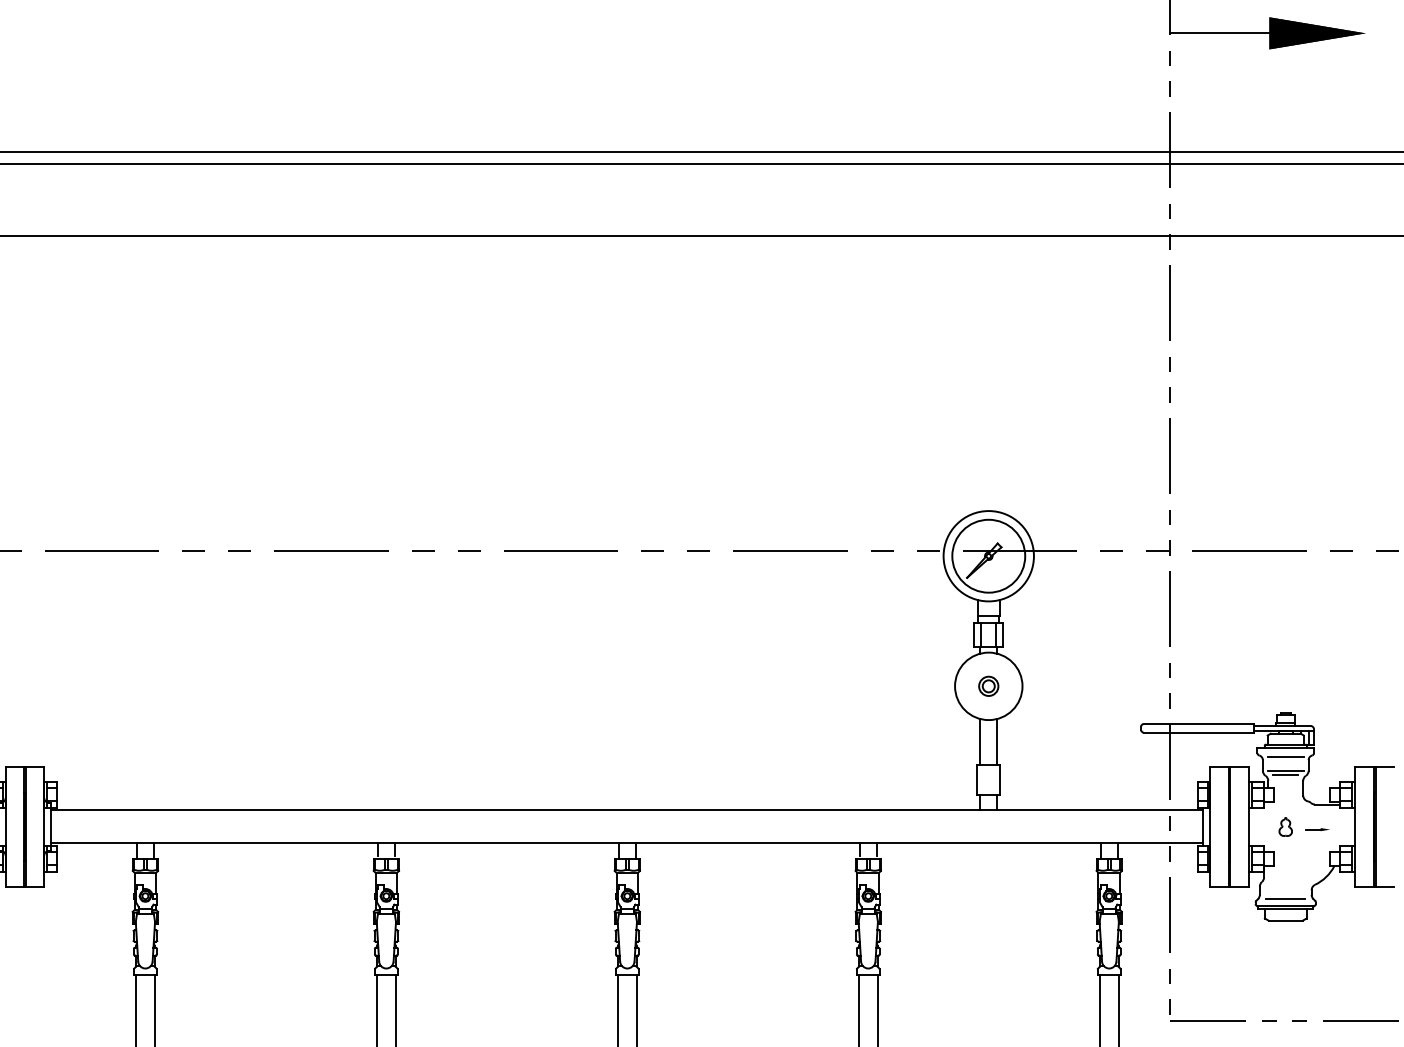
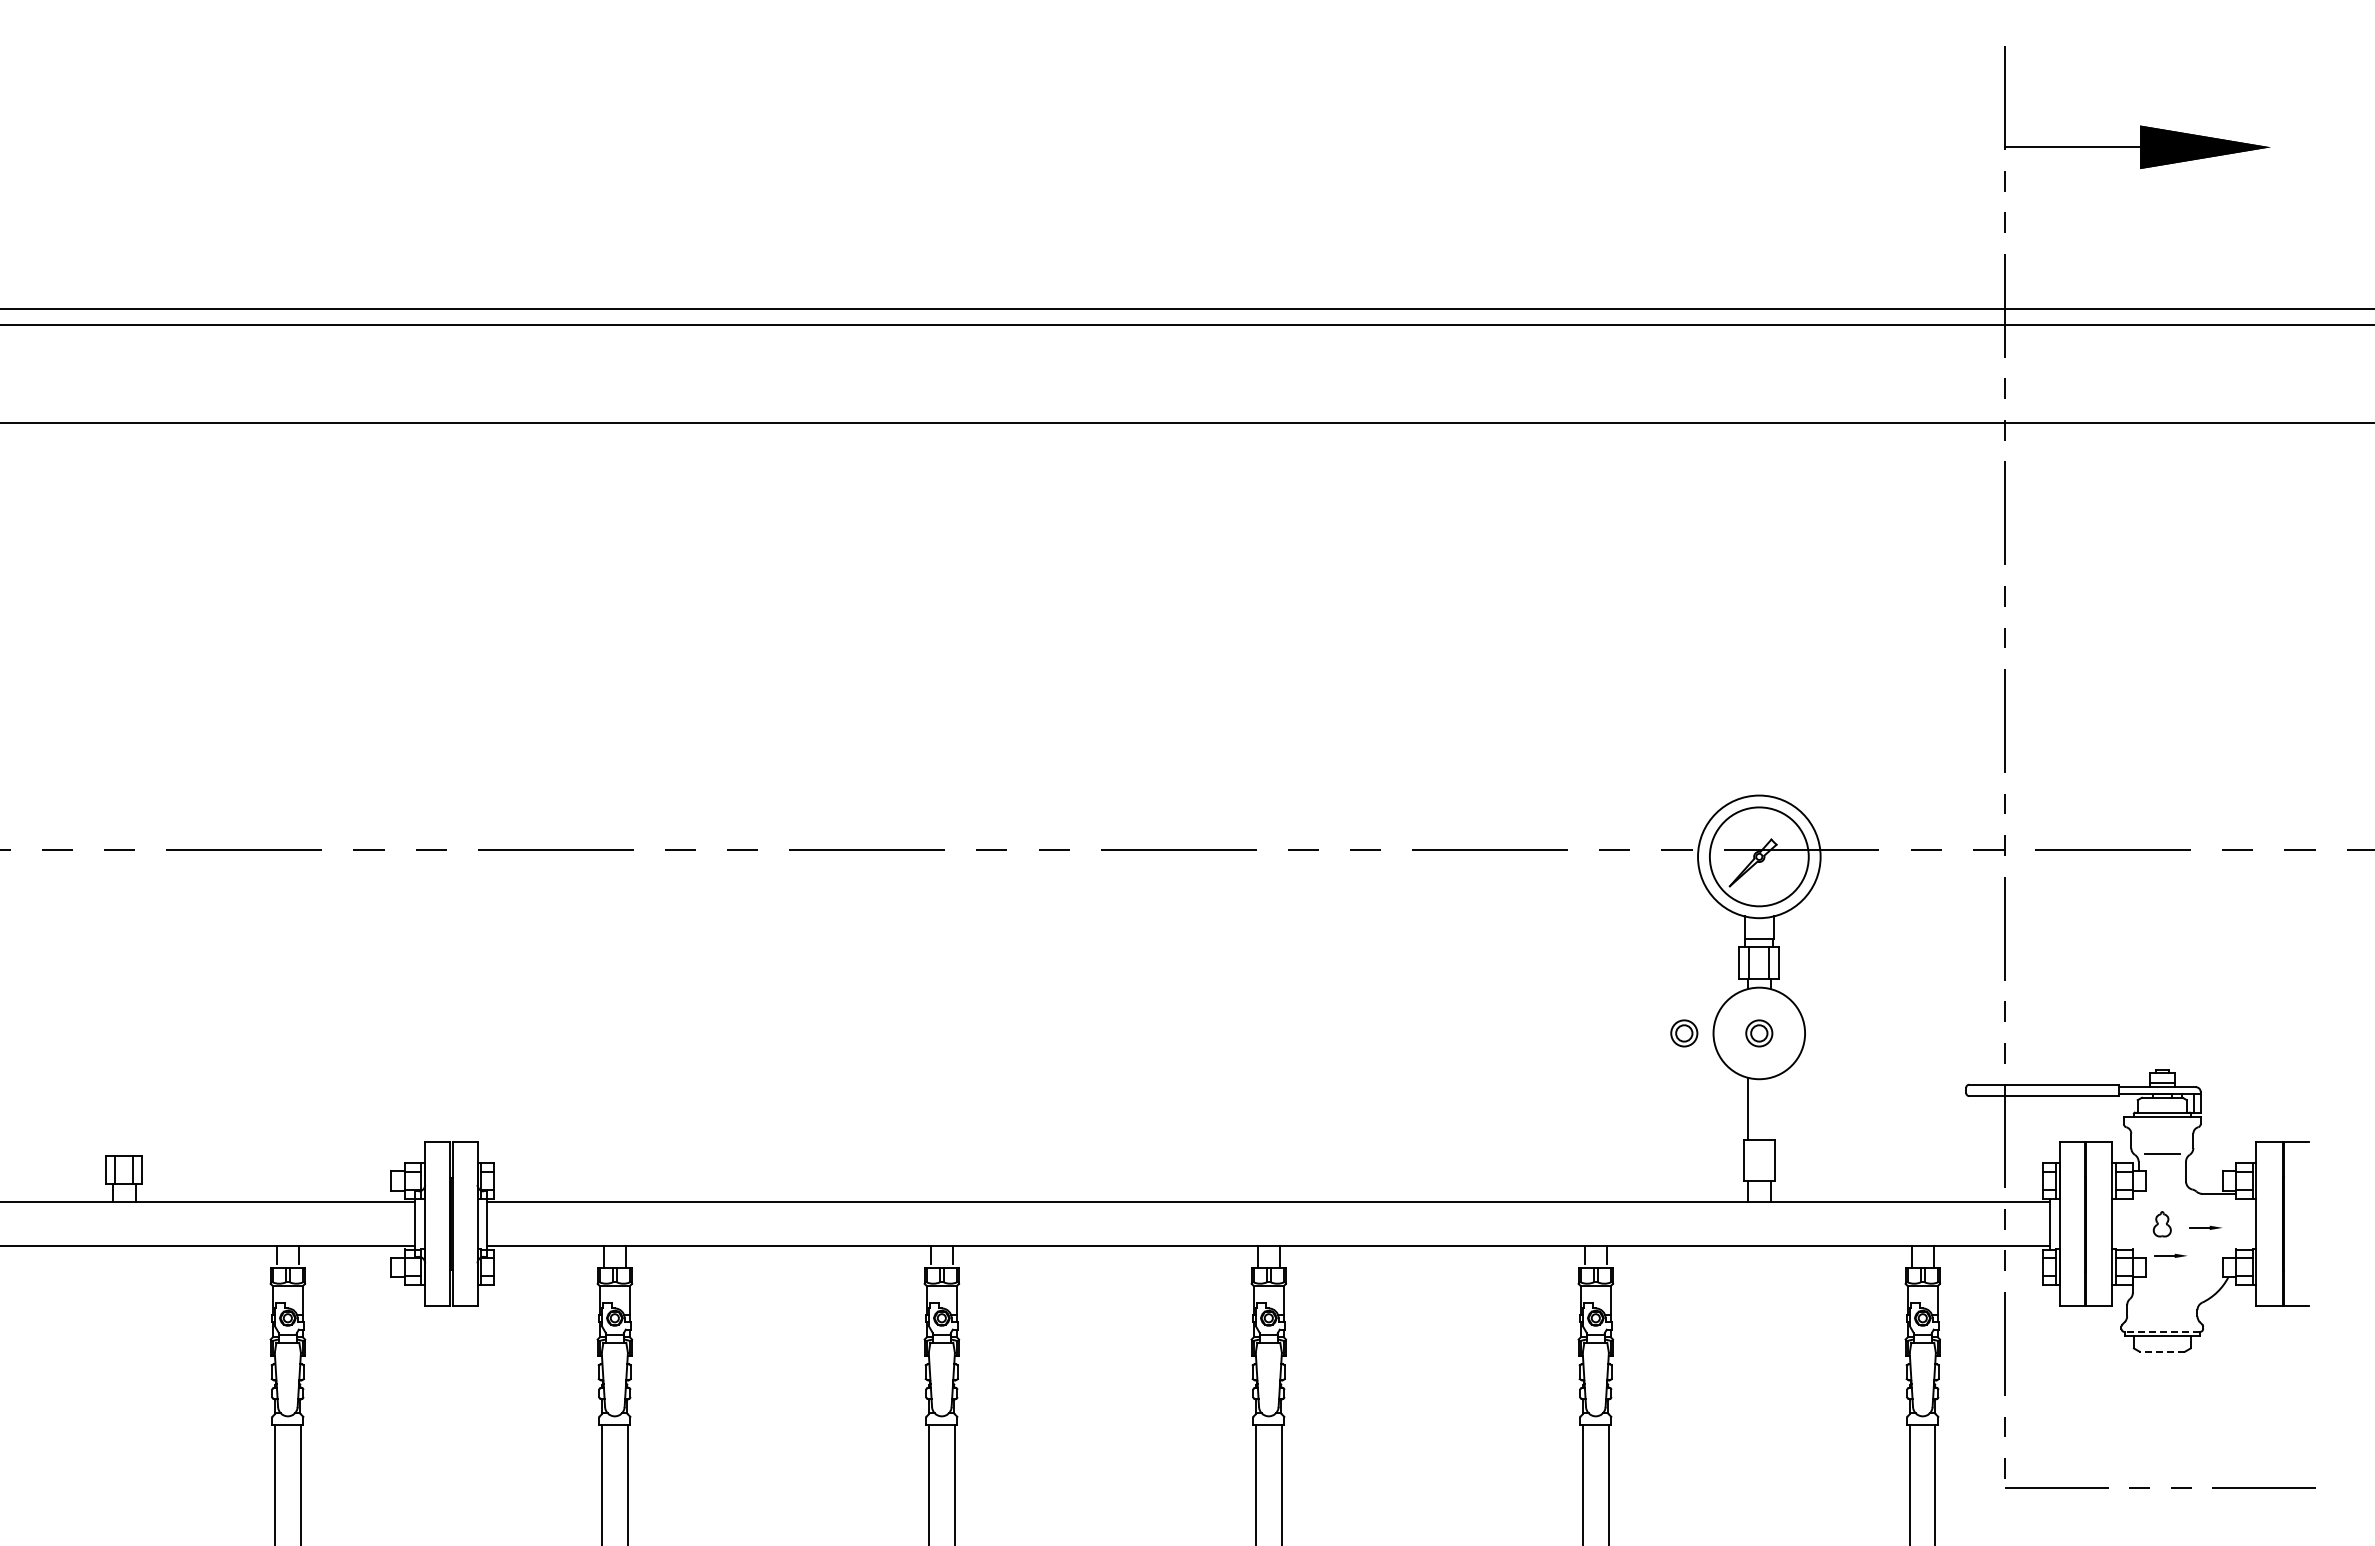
part: (933, 686) -> (1684, 1033), added
line: (997, 741) -> (1770, 1108), removed
line: (1285, 757) -> (2162, 1129), removed
line: (1285, 771) -> (2162, 1148), removed
part: (1291, 849) -> (2170, 1255), added
line: (1285, 899) -> (2161, 1322), removed
line: (1285, 905) -> (2162, 1331), solid -> dashed
line: (1285, 920) -> (2162, 1351), solid -> dashed

